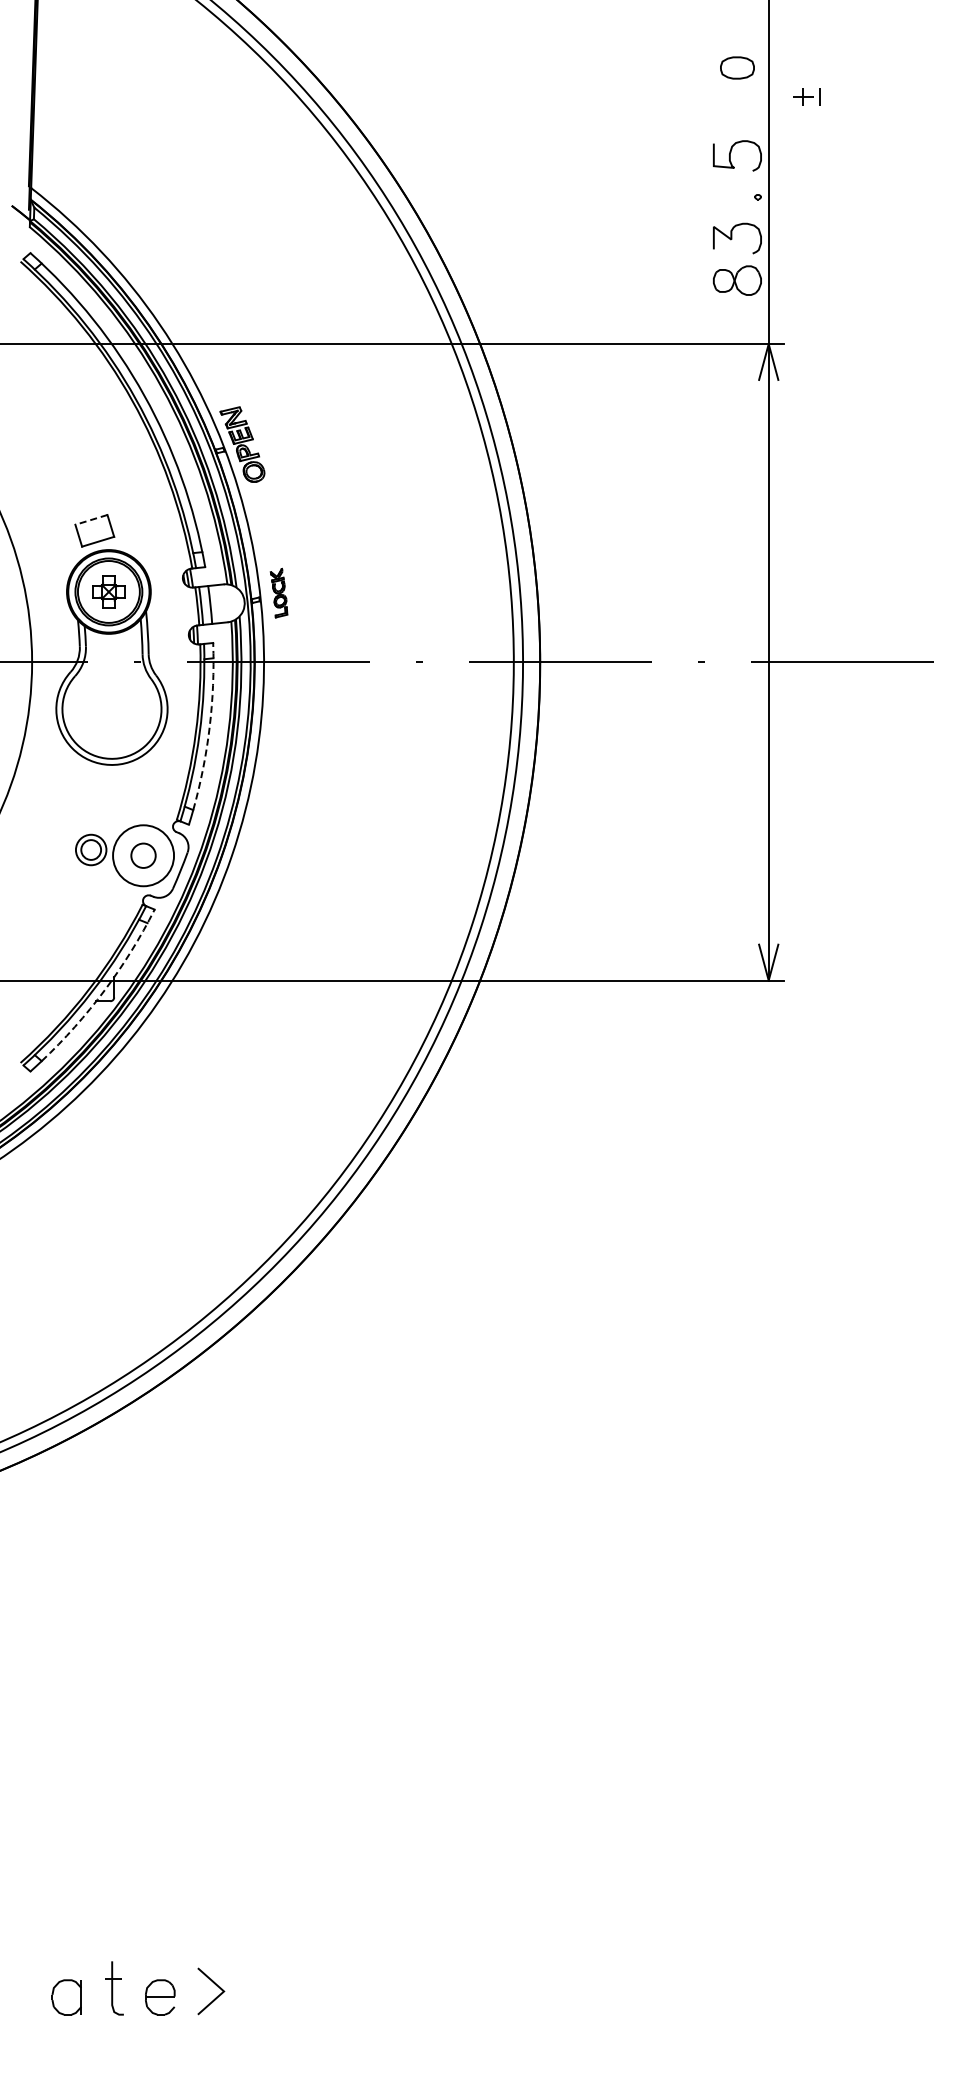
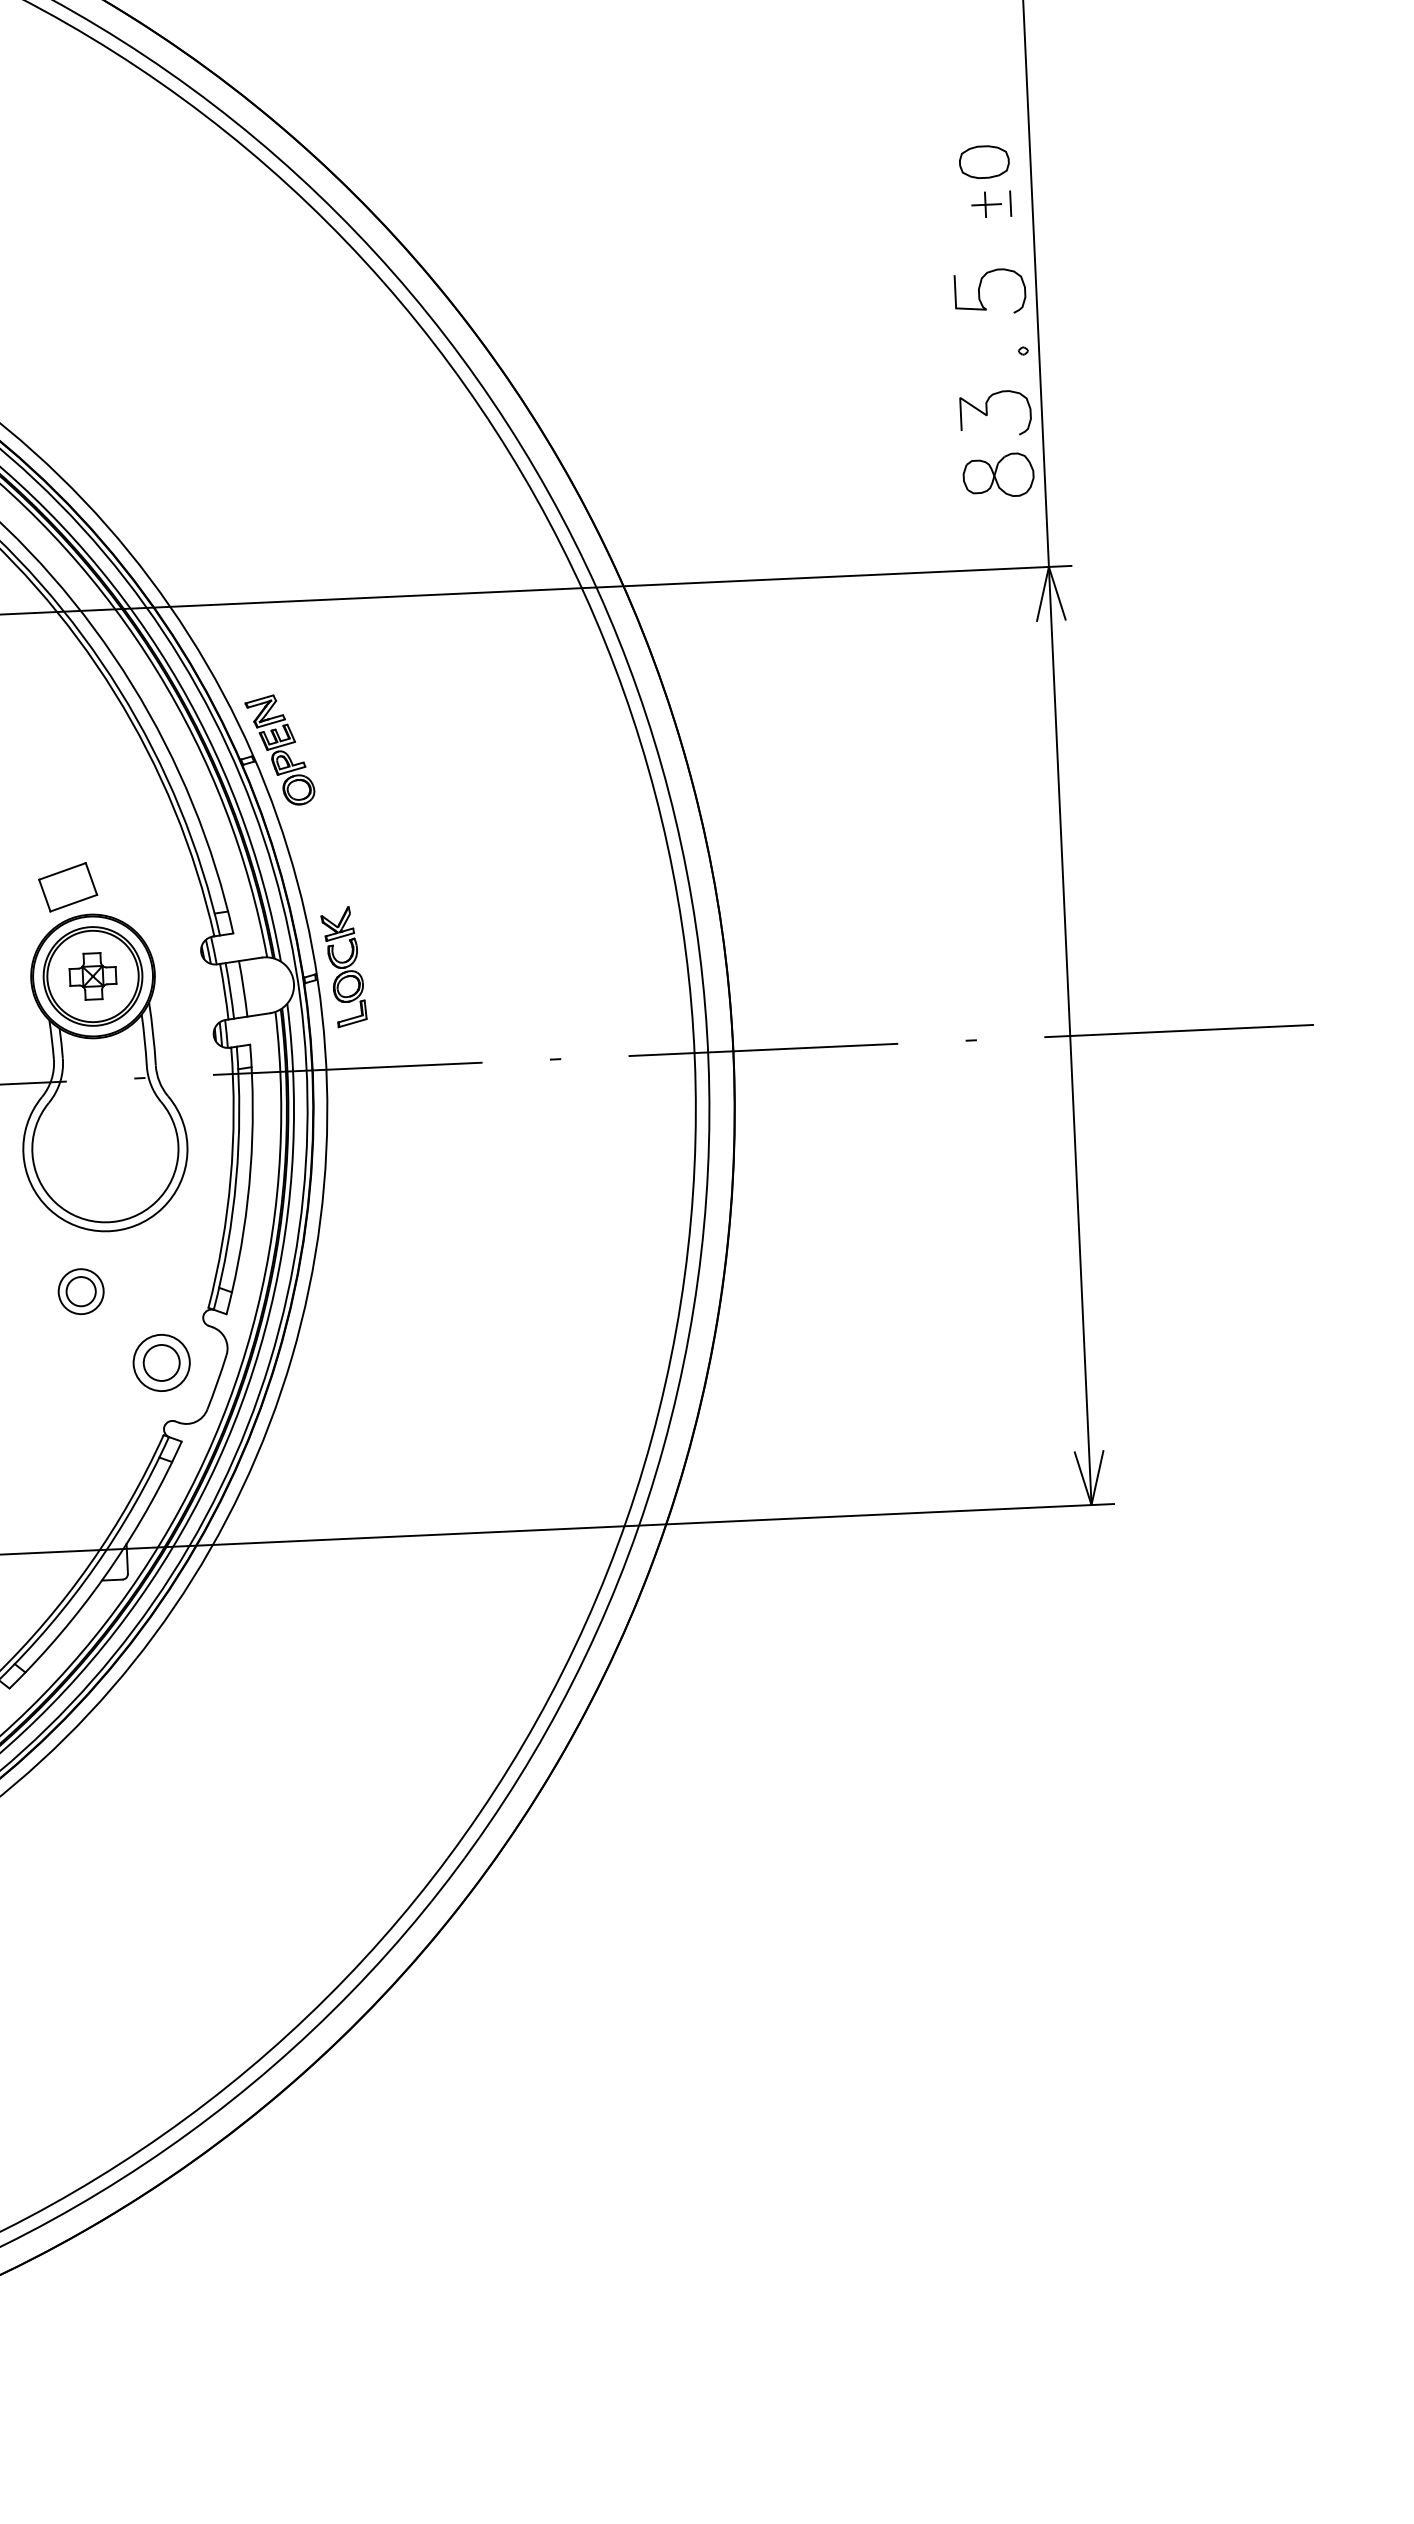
part: (806, 96) -> (990, 203), moved
line: (91, 519) -> (62, 870), dashed -> solid
part: (278, 592) -> (343, 965), size x1.67
arc: (209, 727) -> (250, 1169), dashed -> solid
part: (91, 849) -> (81, 1290), moved
circle: (143, 855) -> (161, 1362), size x0.62
arc: (104, 990) -> (113, 1564), dashed -> solid

